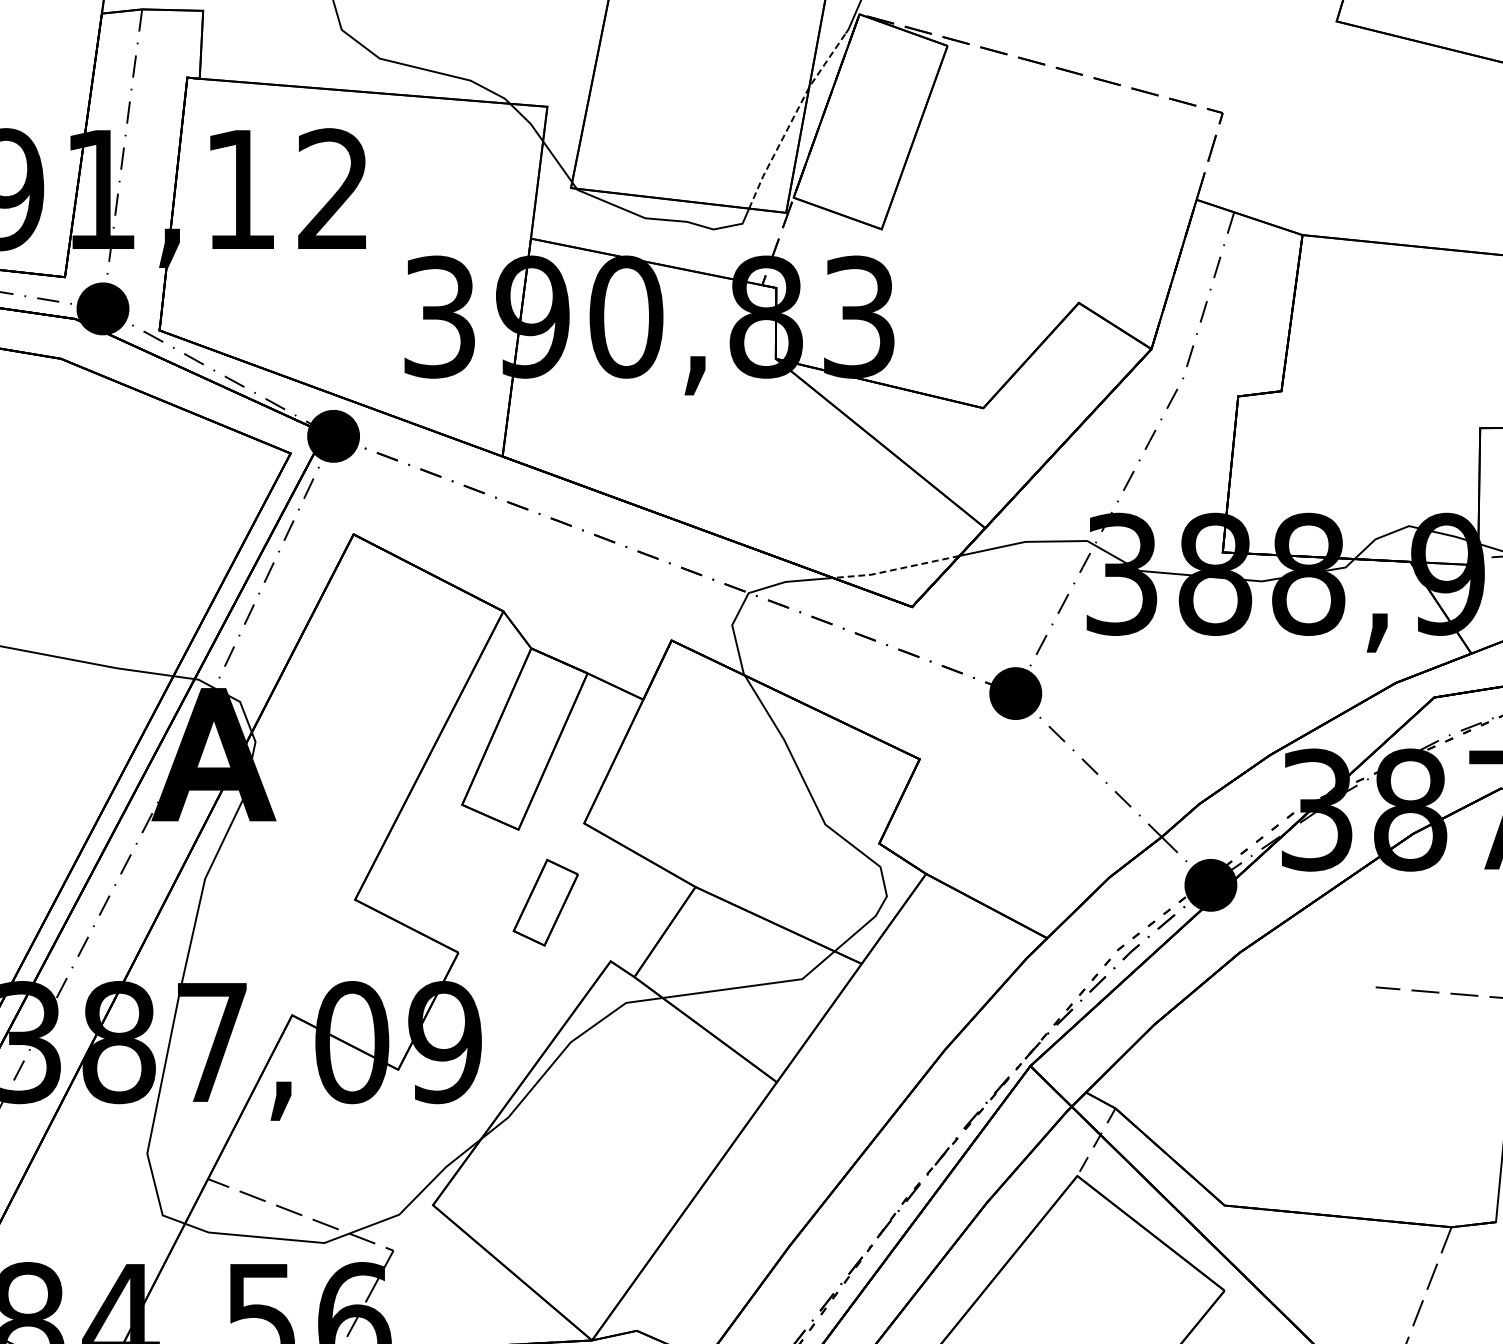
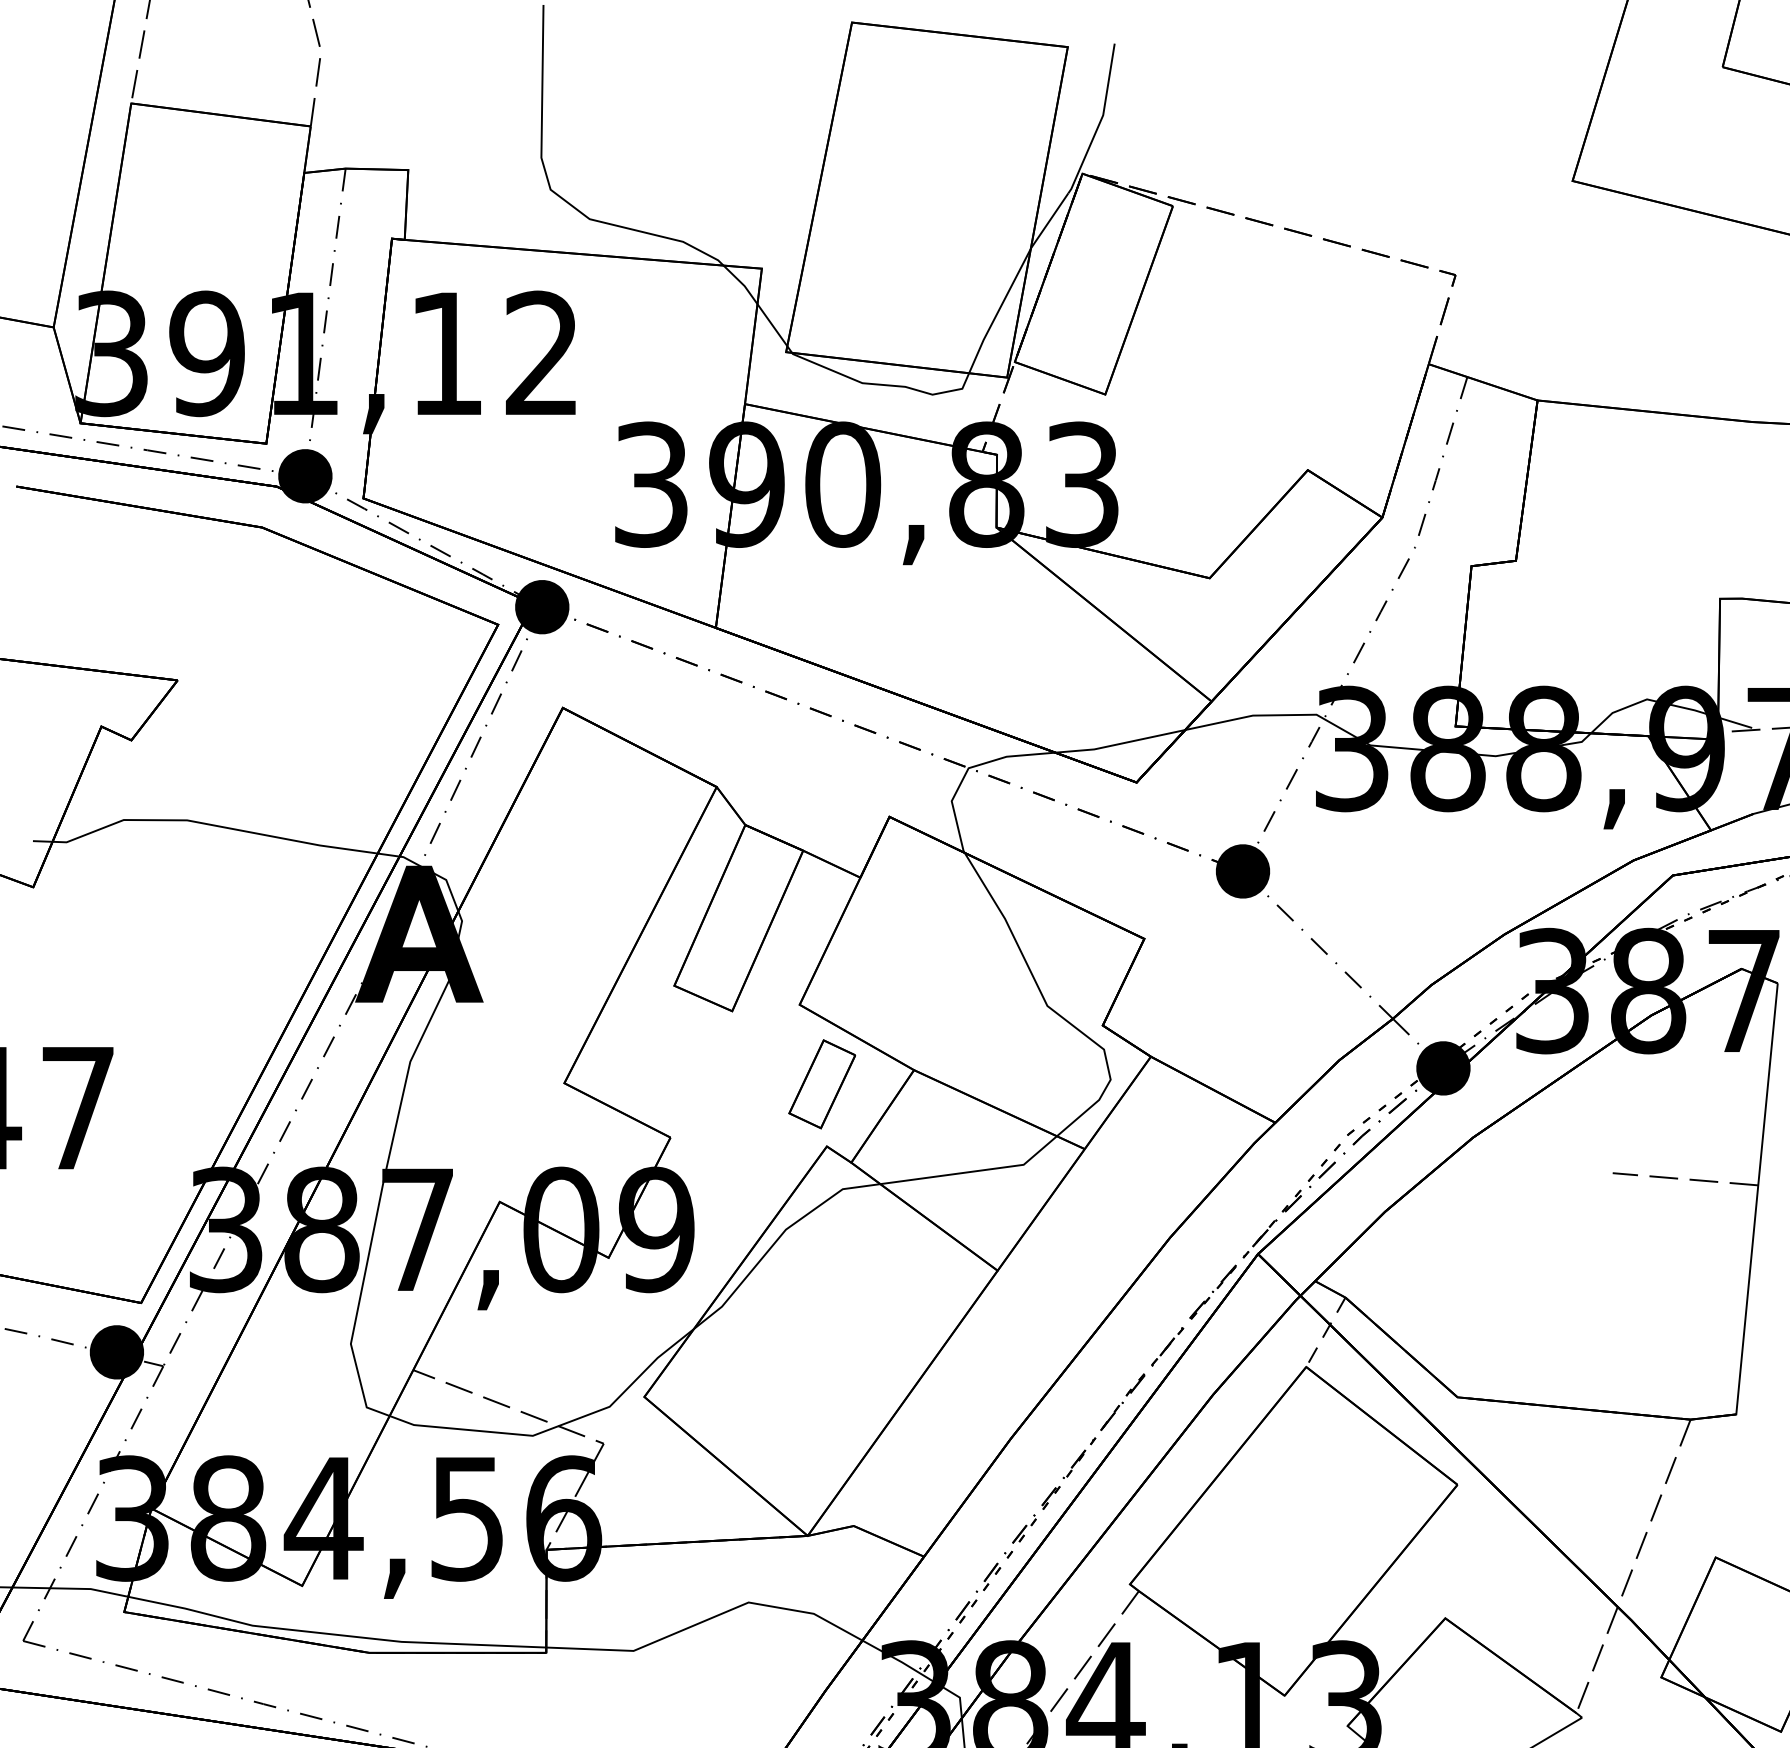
line: (793, 118) -> (1014, 280), dashed -> solid
line: (895, 570) -> (1119, 744), dashed -> solid
part: (546, 902) -> (822, 1084), moved

